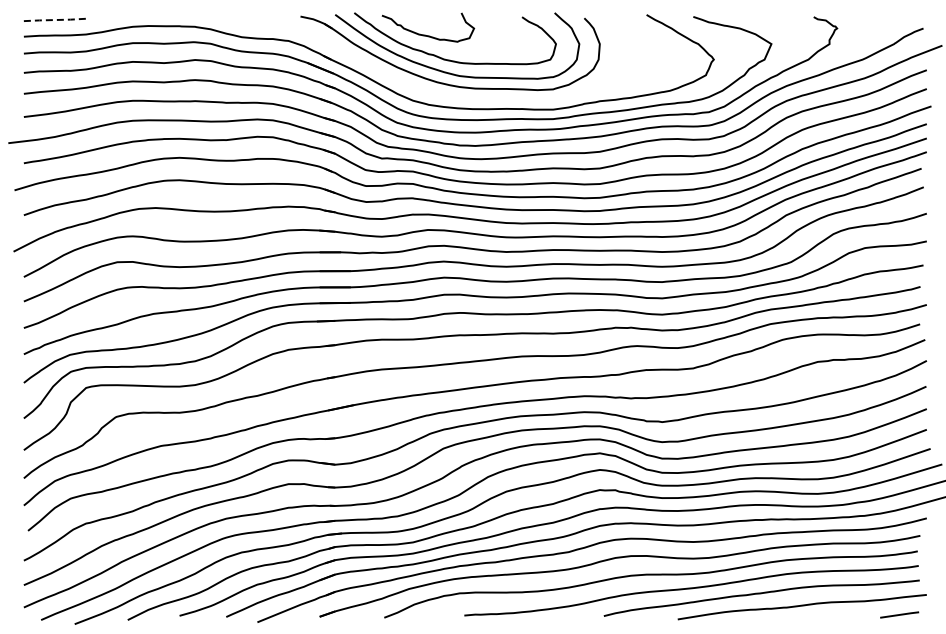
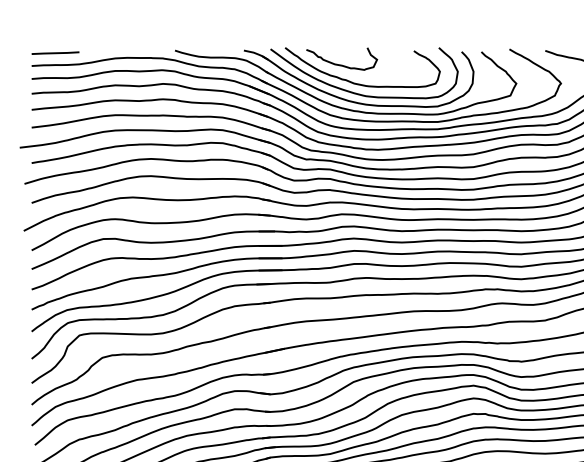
line: (55, 20) -> (55, 53), dashed -> solid
part: (421, 88) -> (336, 105), added

